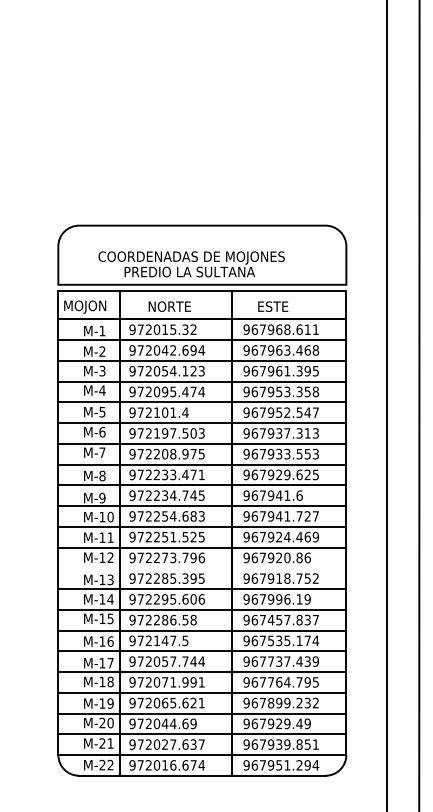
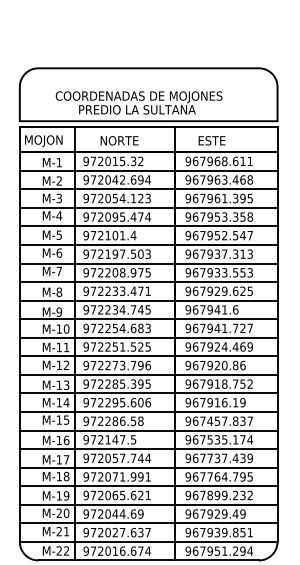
line: (202, 568) -> (148, 375), added
text: (279, 599) -> (217, 402), 967996.19 -> 967916.19

